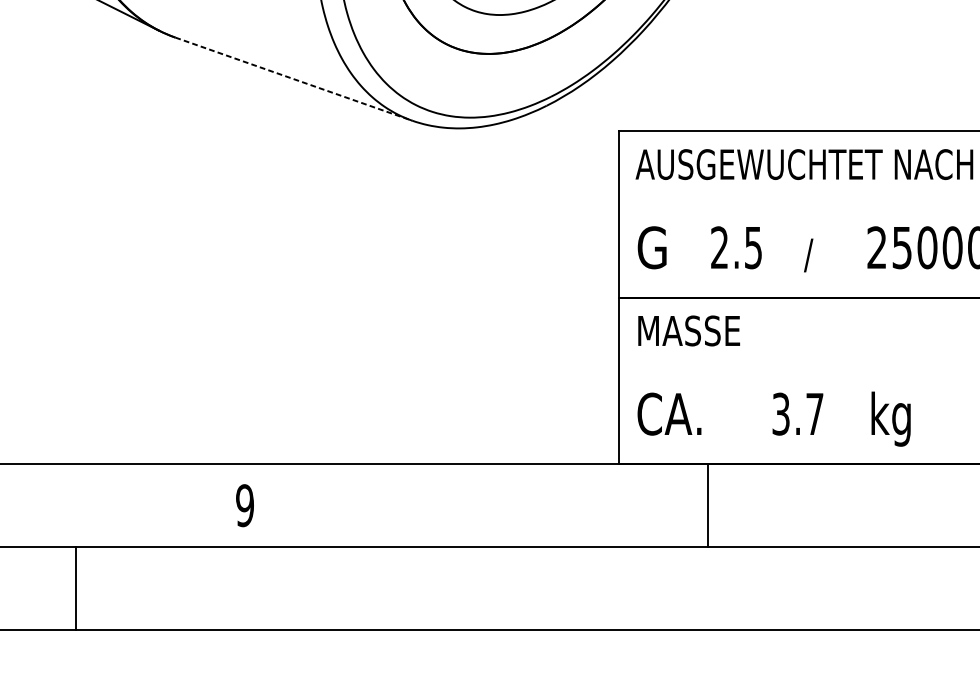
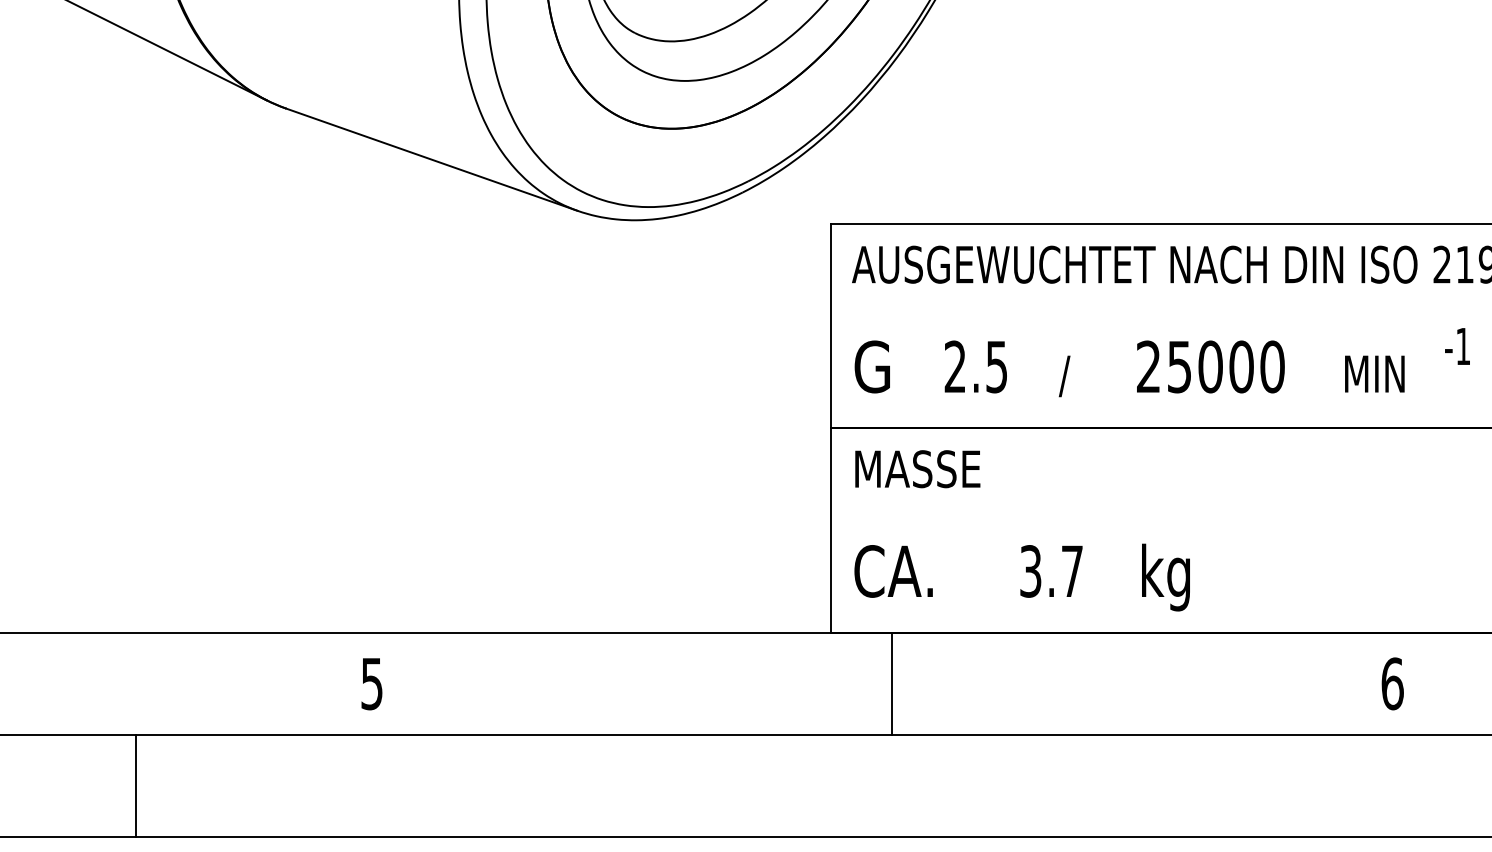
line: (294, 78) -> (432, 159), dashed -> solid
text: (245, 505) -> (372, 683), 9 -> 5
line: (708, 505) -> (892, 683), moved
line: (75, 589) -> (135, 786), moved

